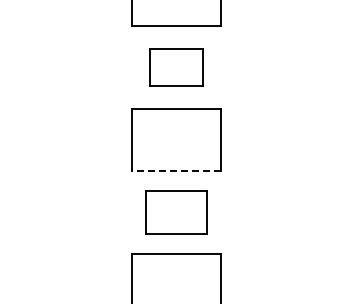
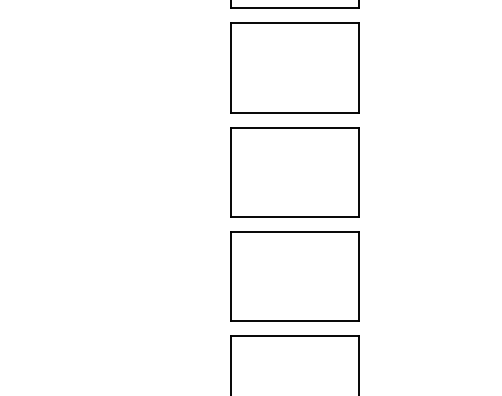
part: (176, 67) -> (294, 67), size x1.67
line: (176, 170) -> (294, 216), dashed -> solid
part: (176, 211) -> (294, 275), size x1.43

